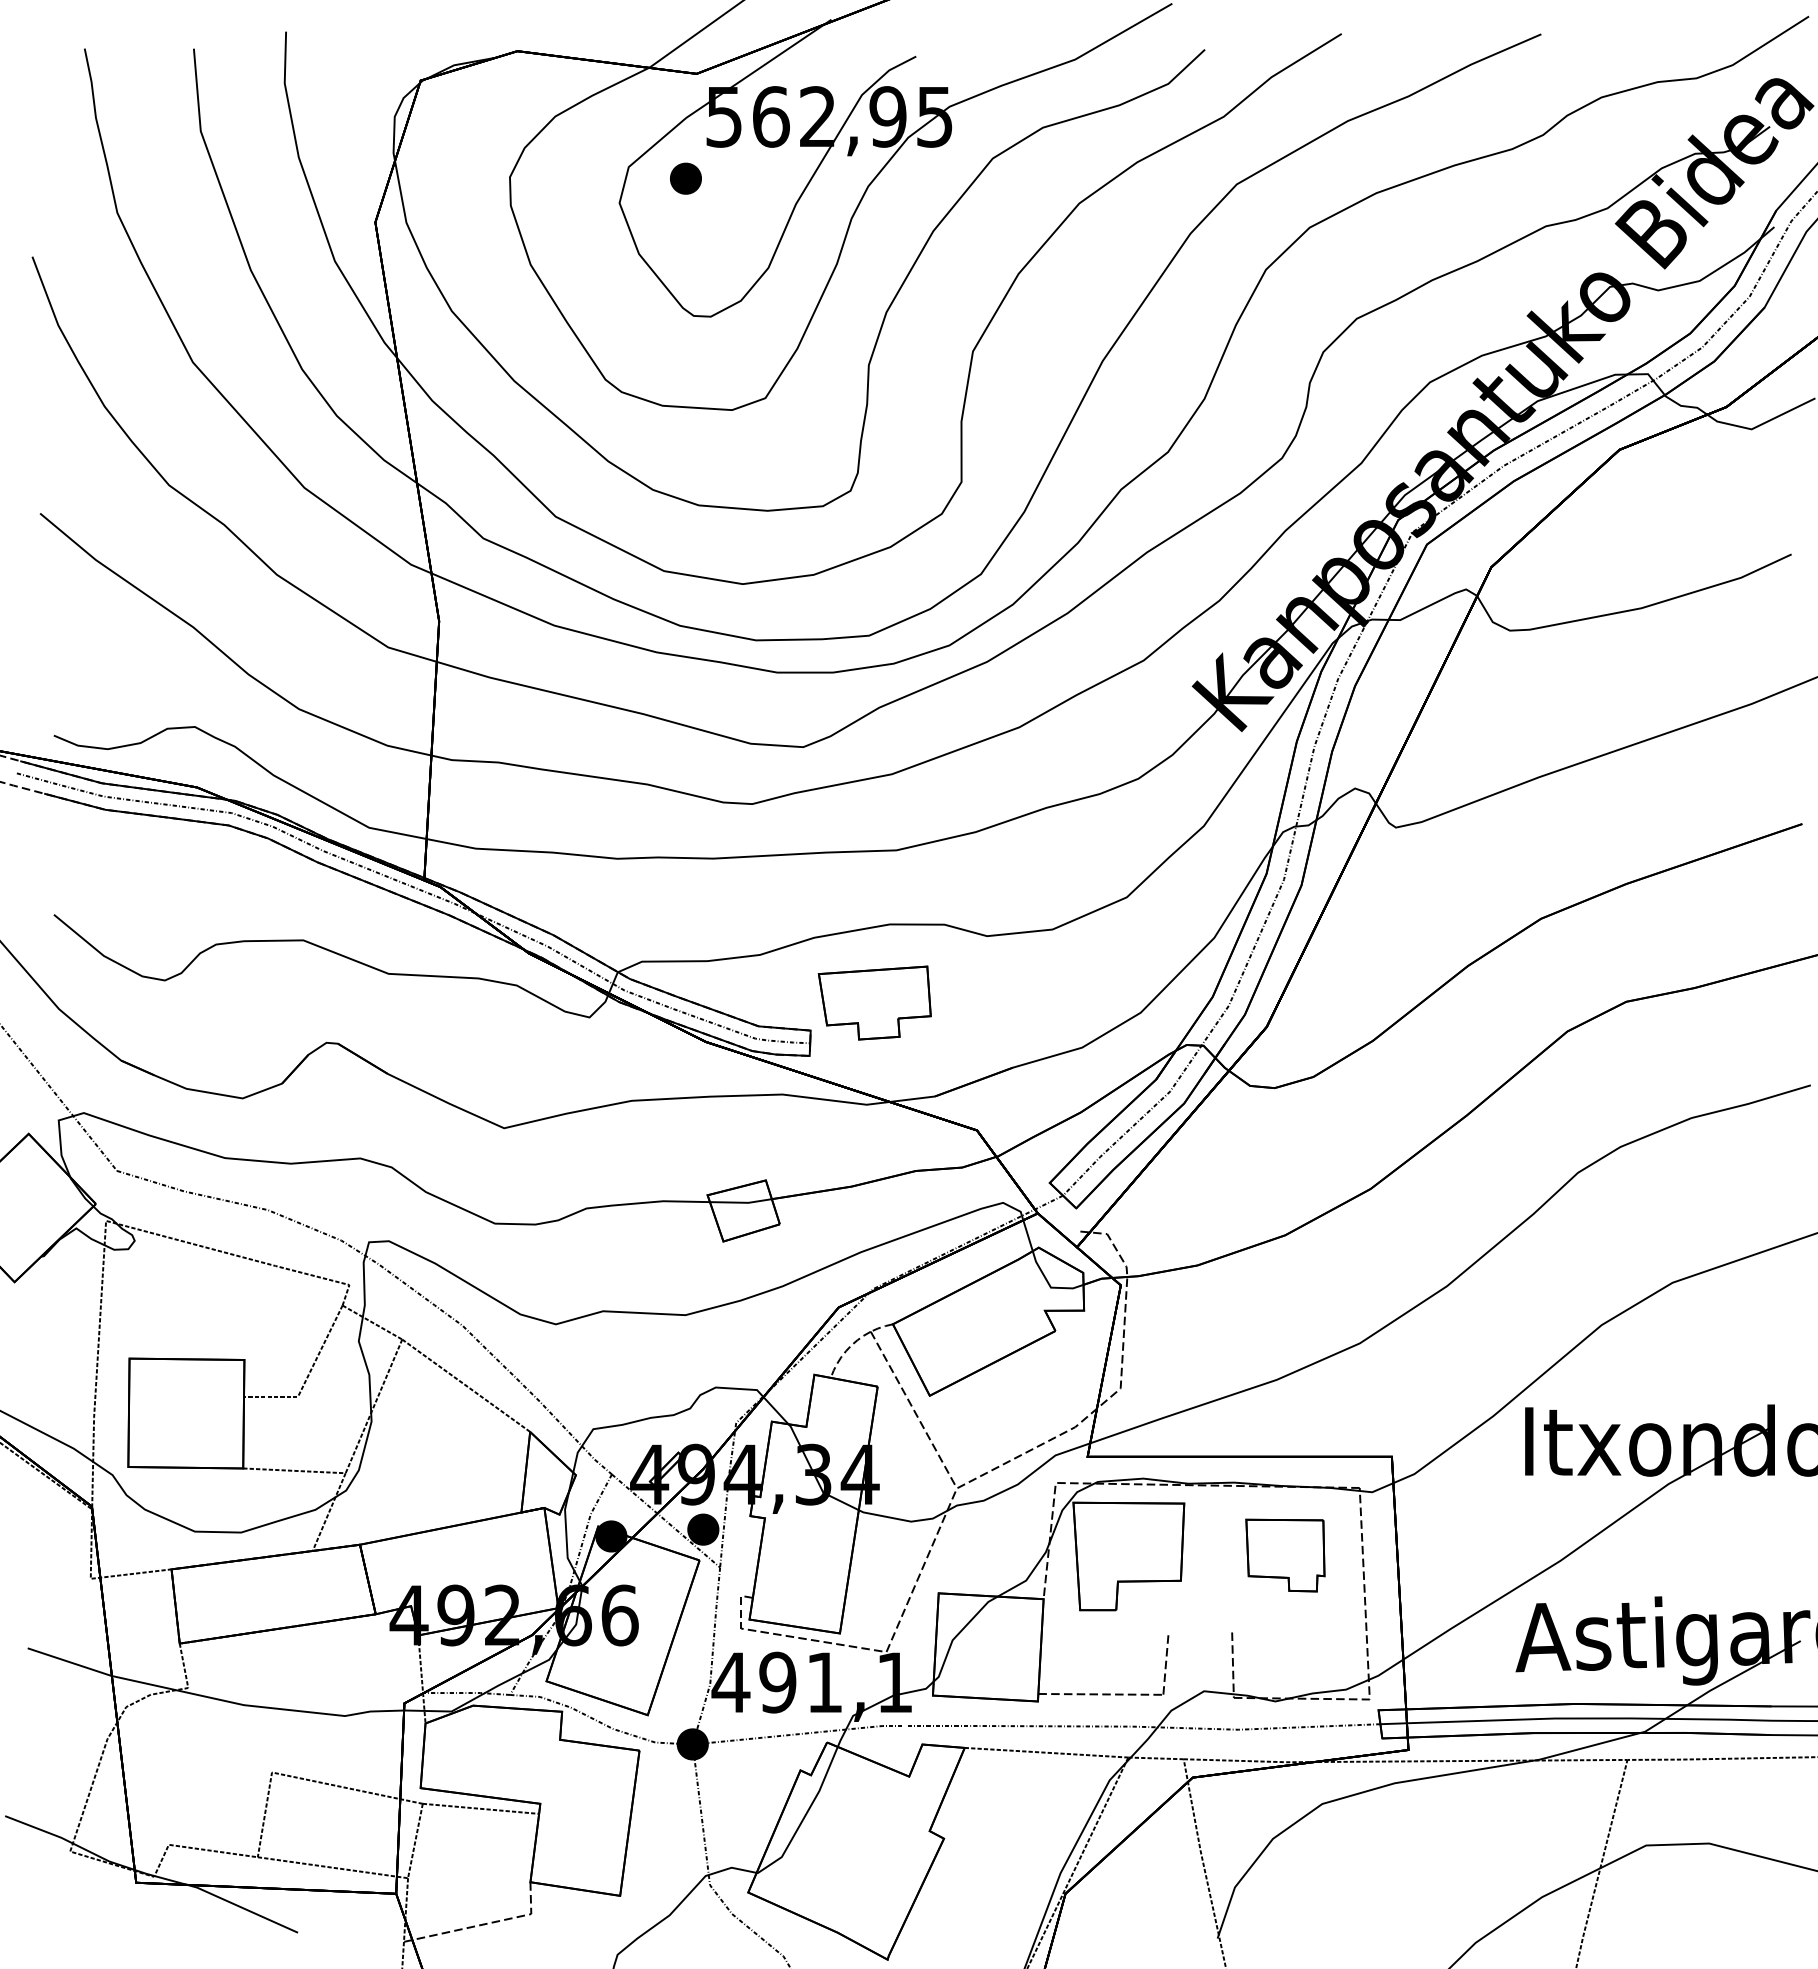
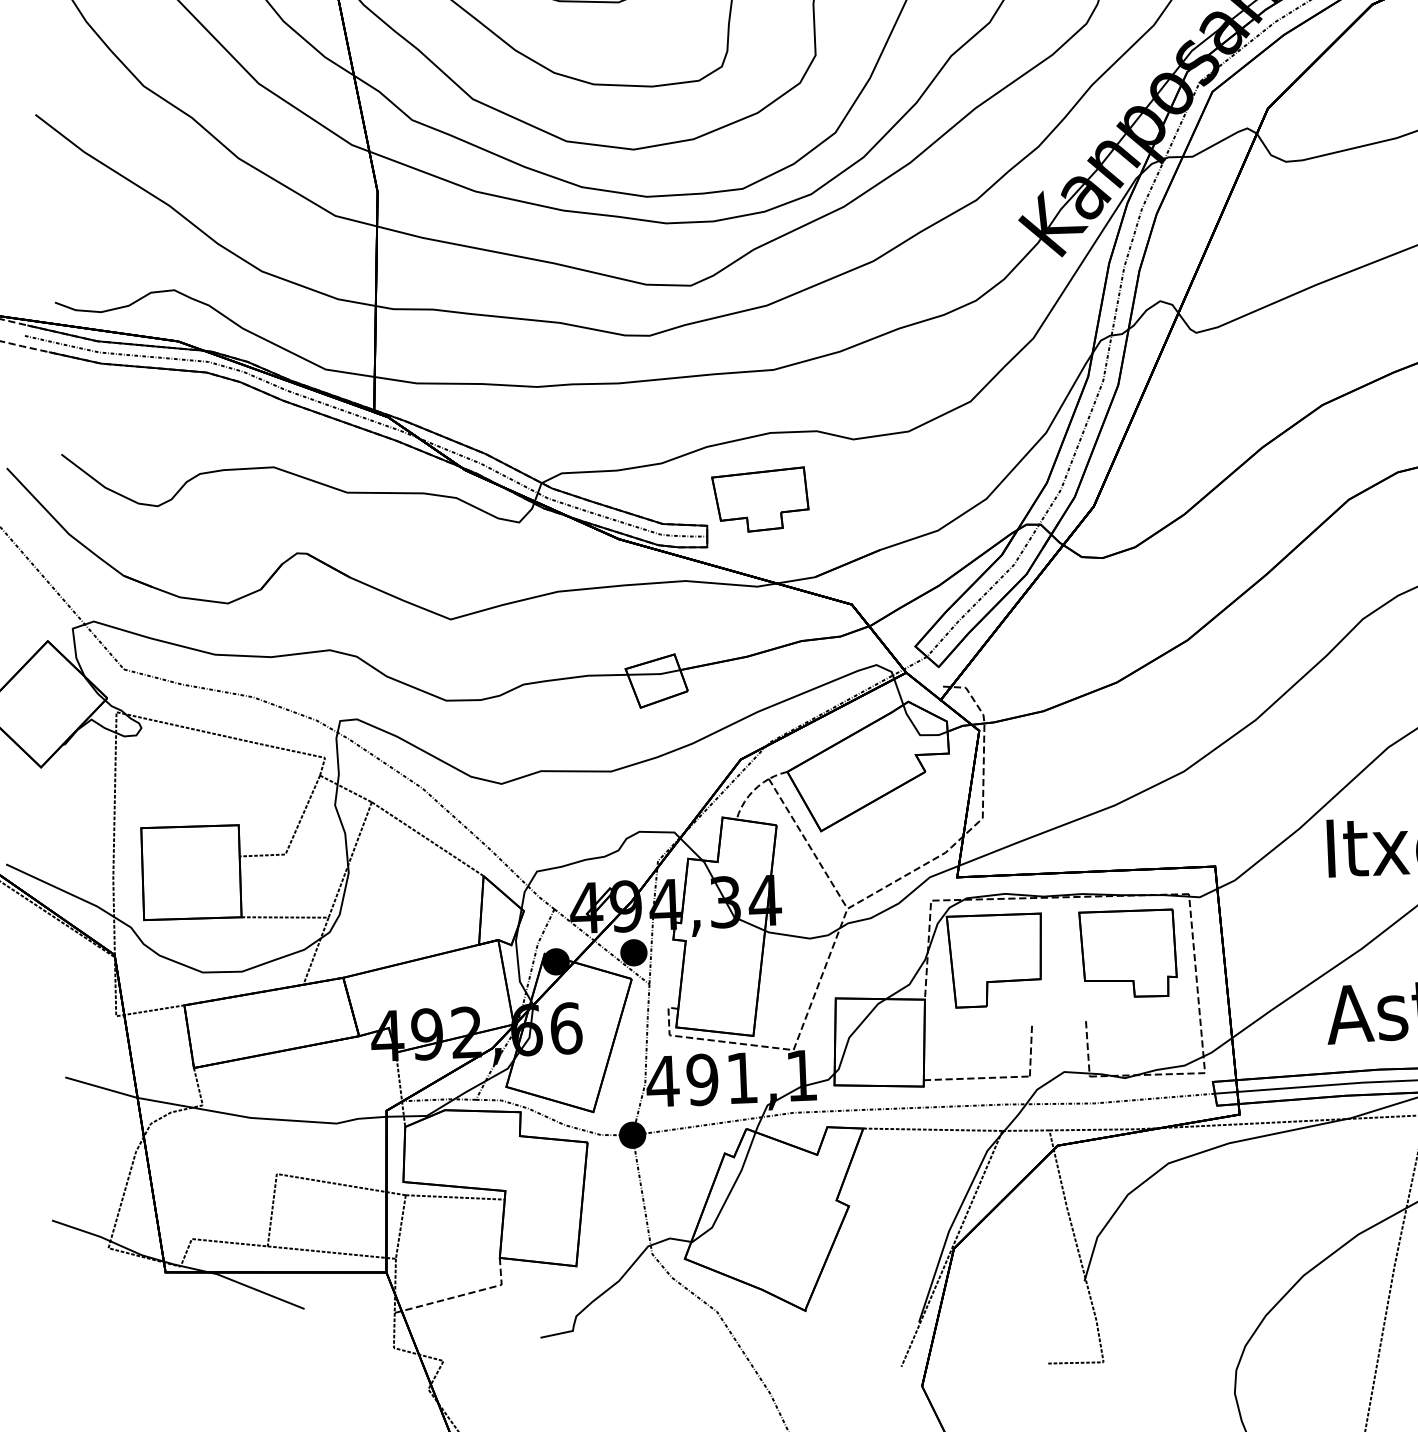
part: (1285, 1555) -> (1128, 954), size x1.43

